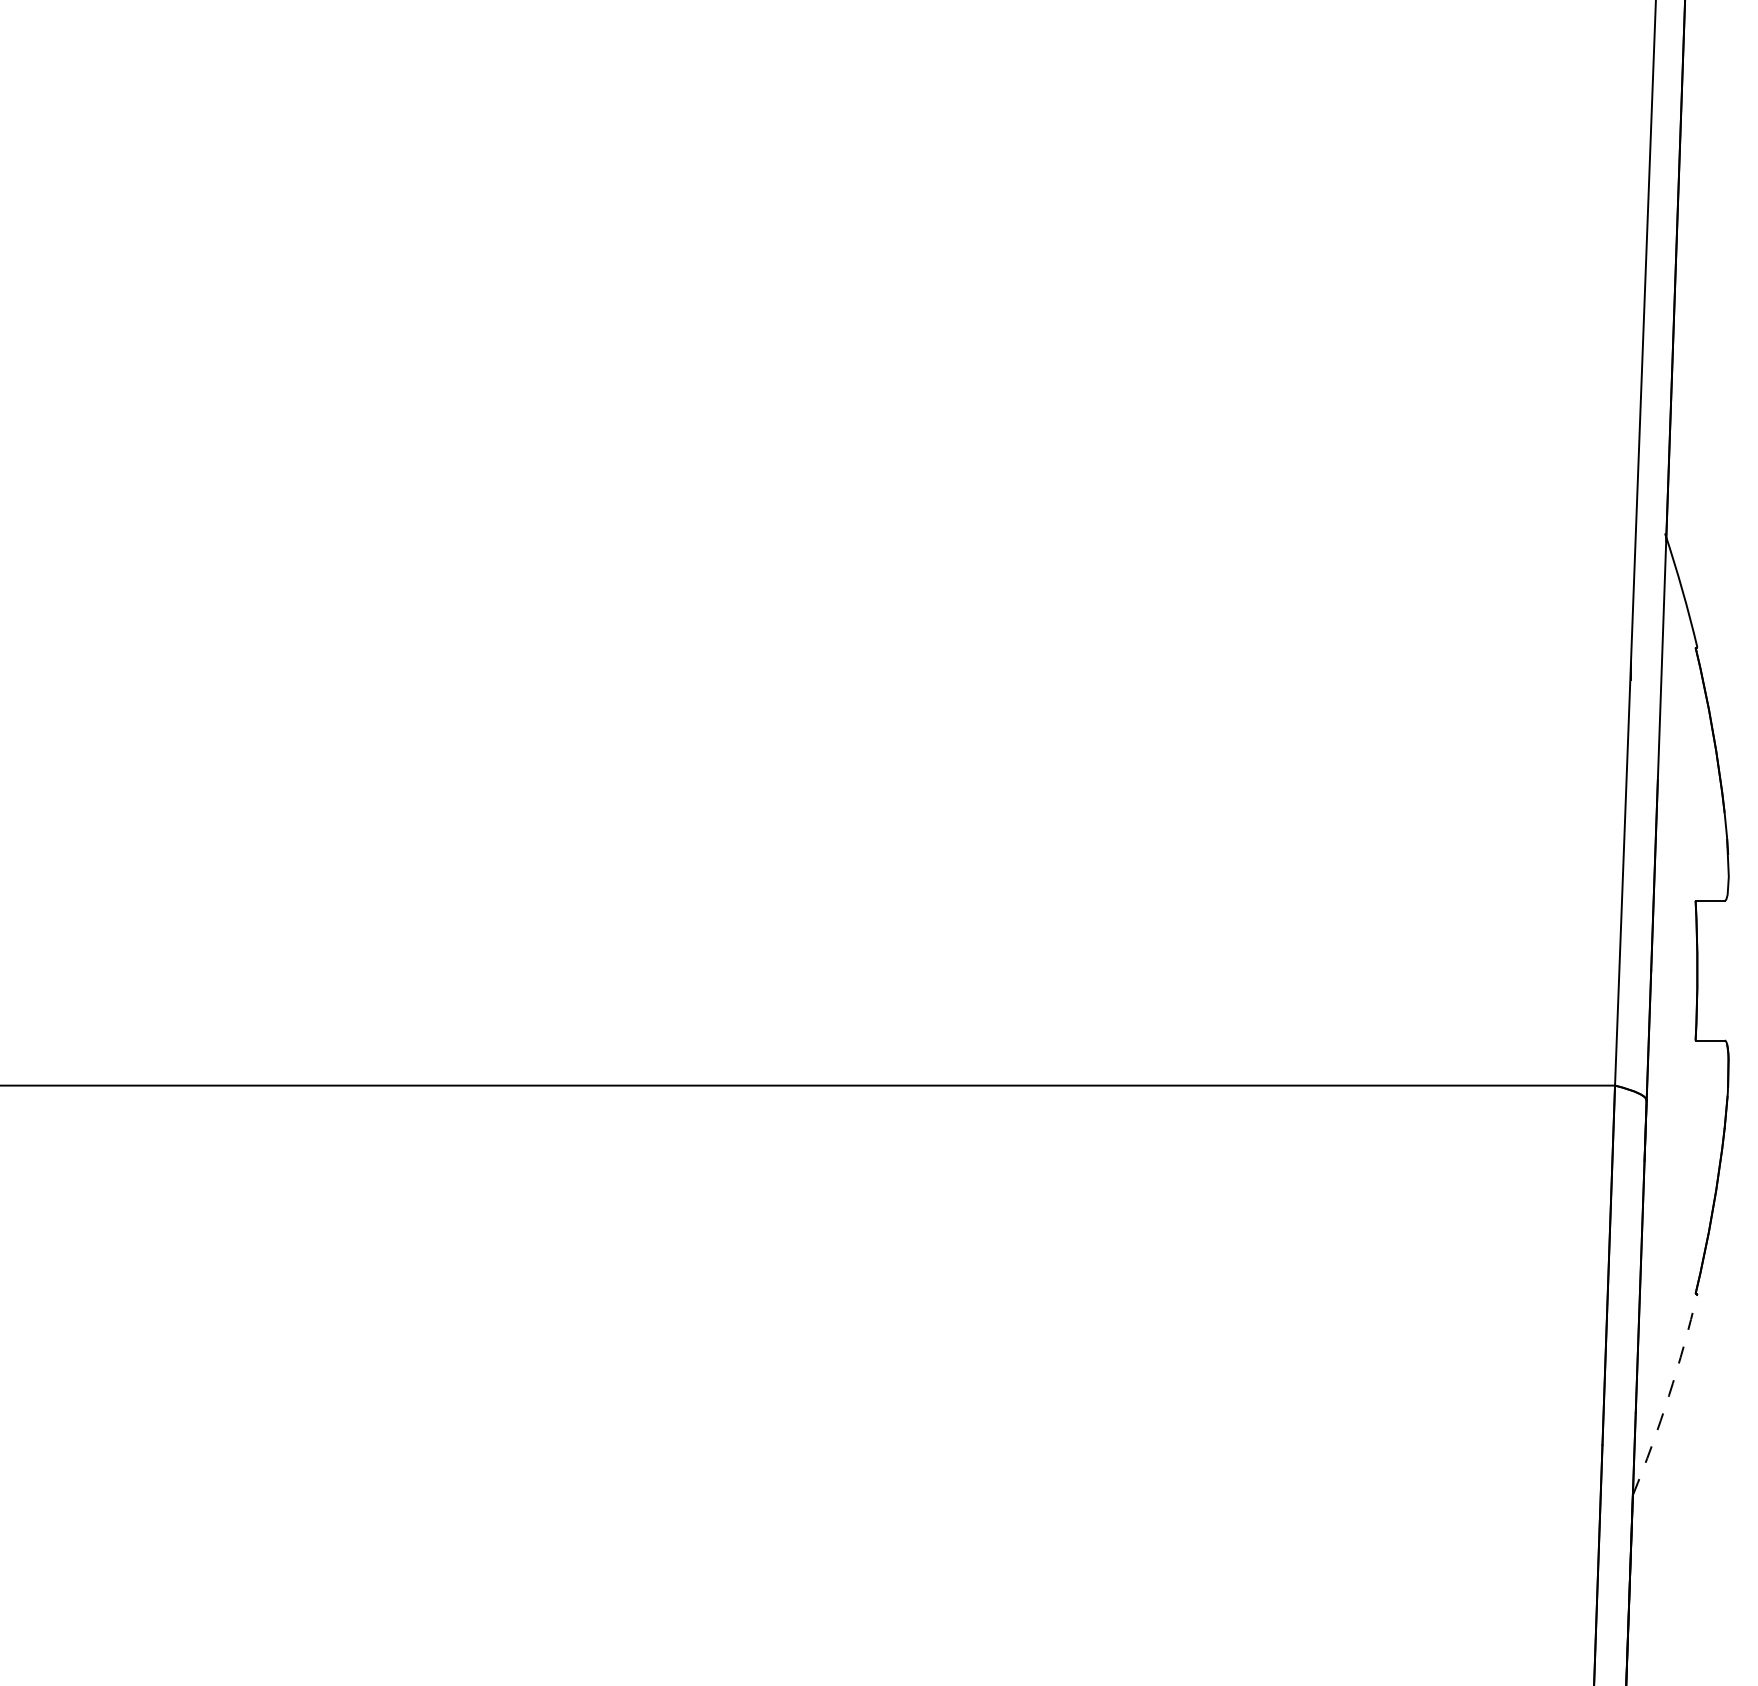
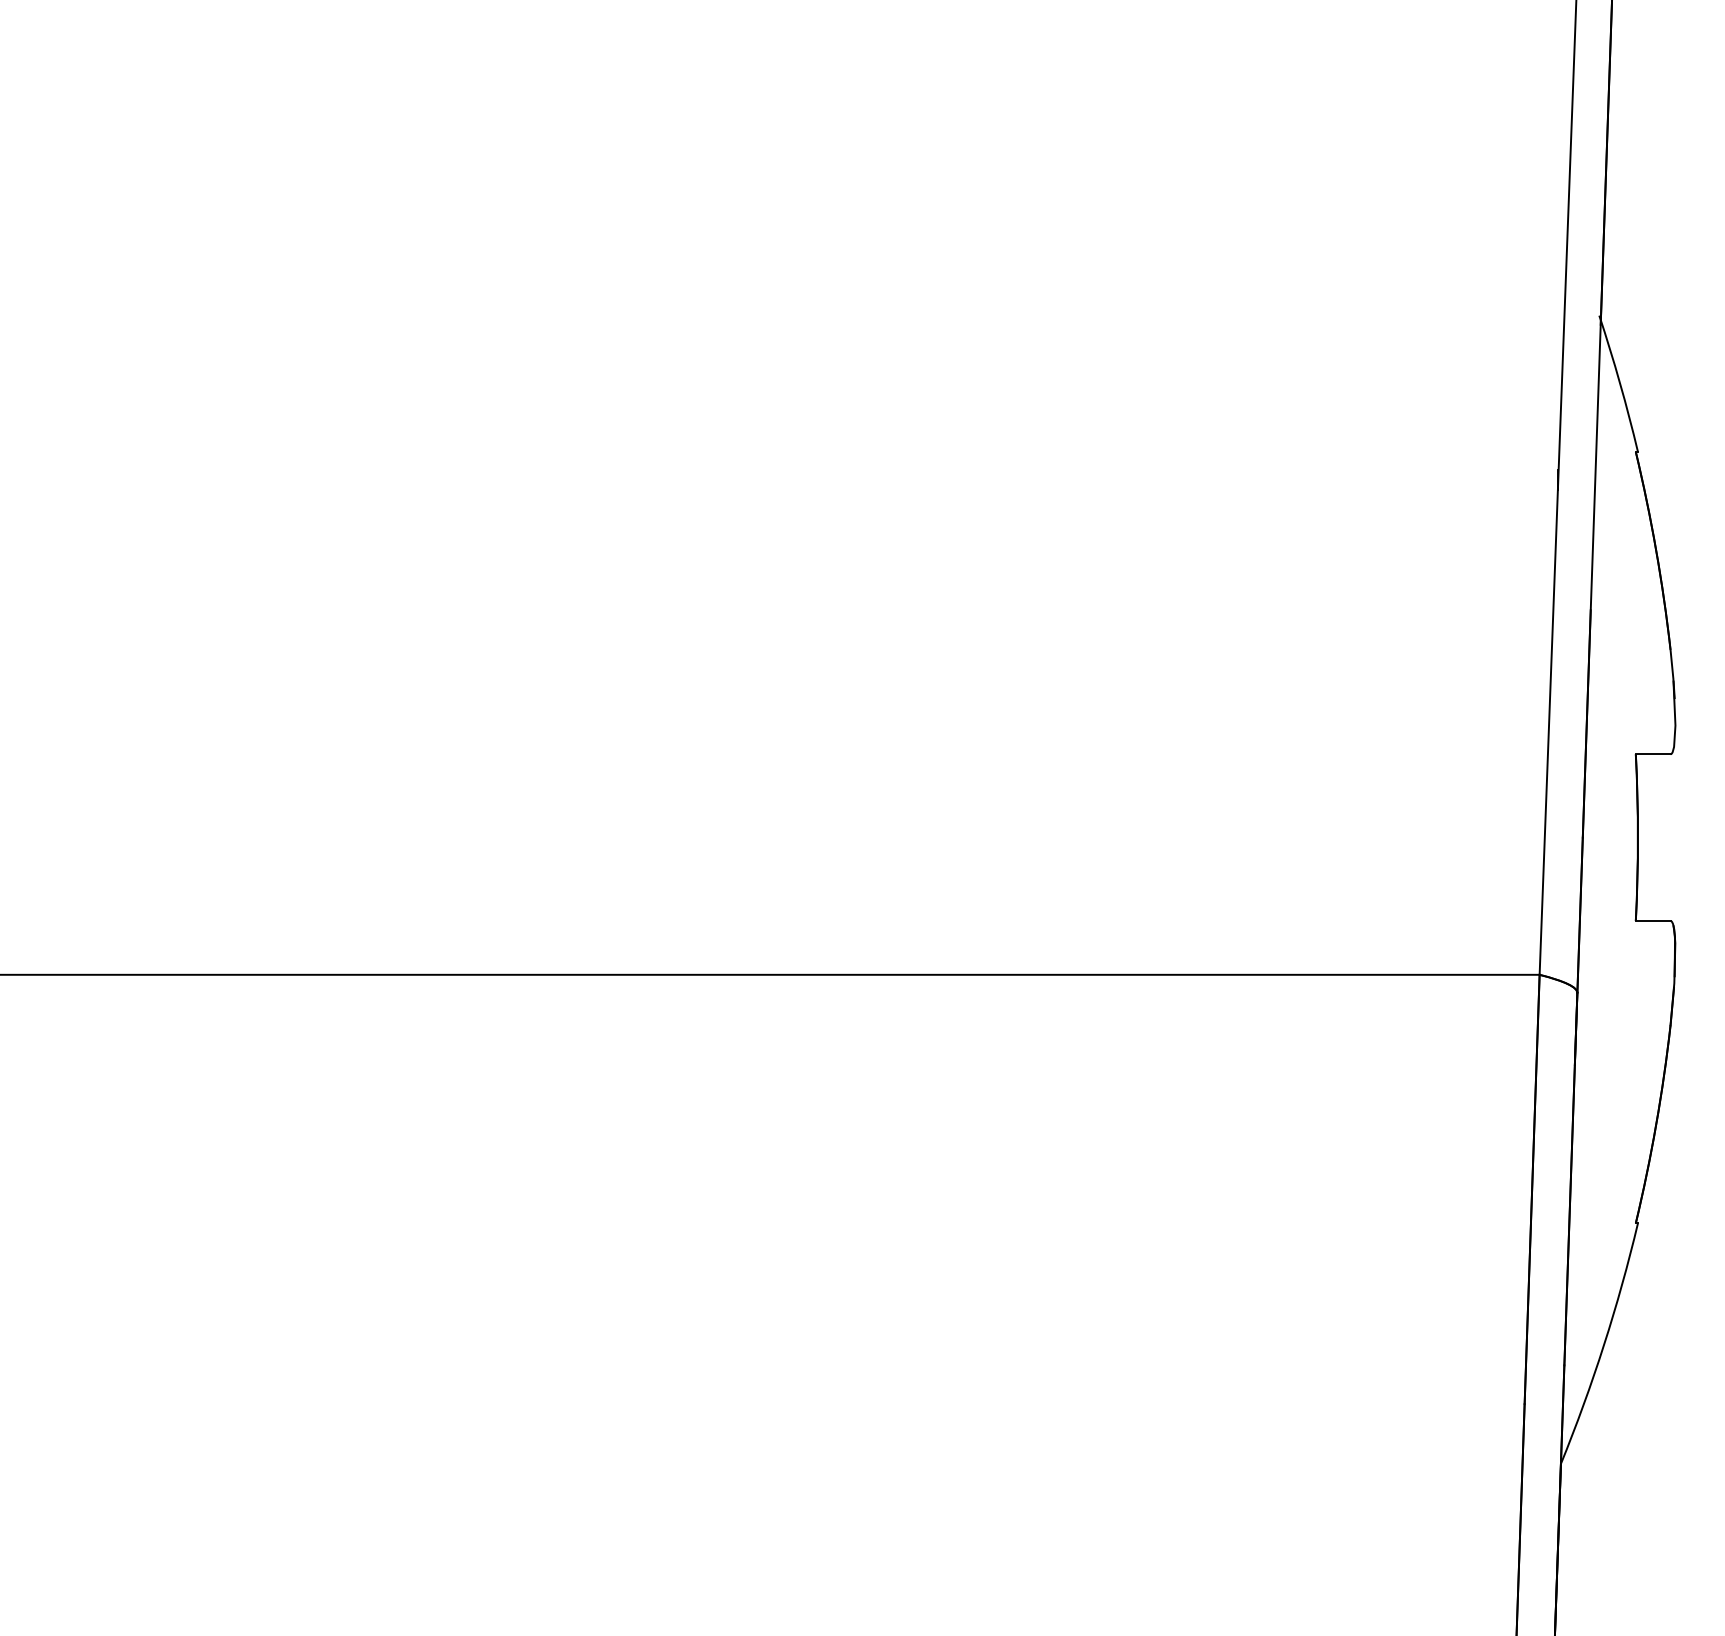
arc: (1668, 1395) -> (1603, 1344), dashed -> solid

